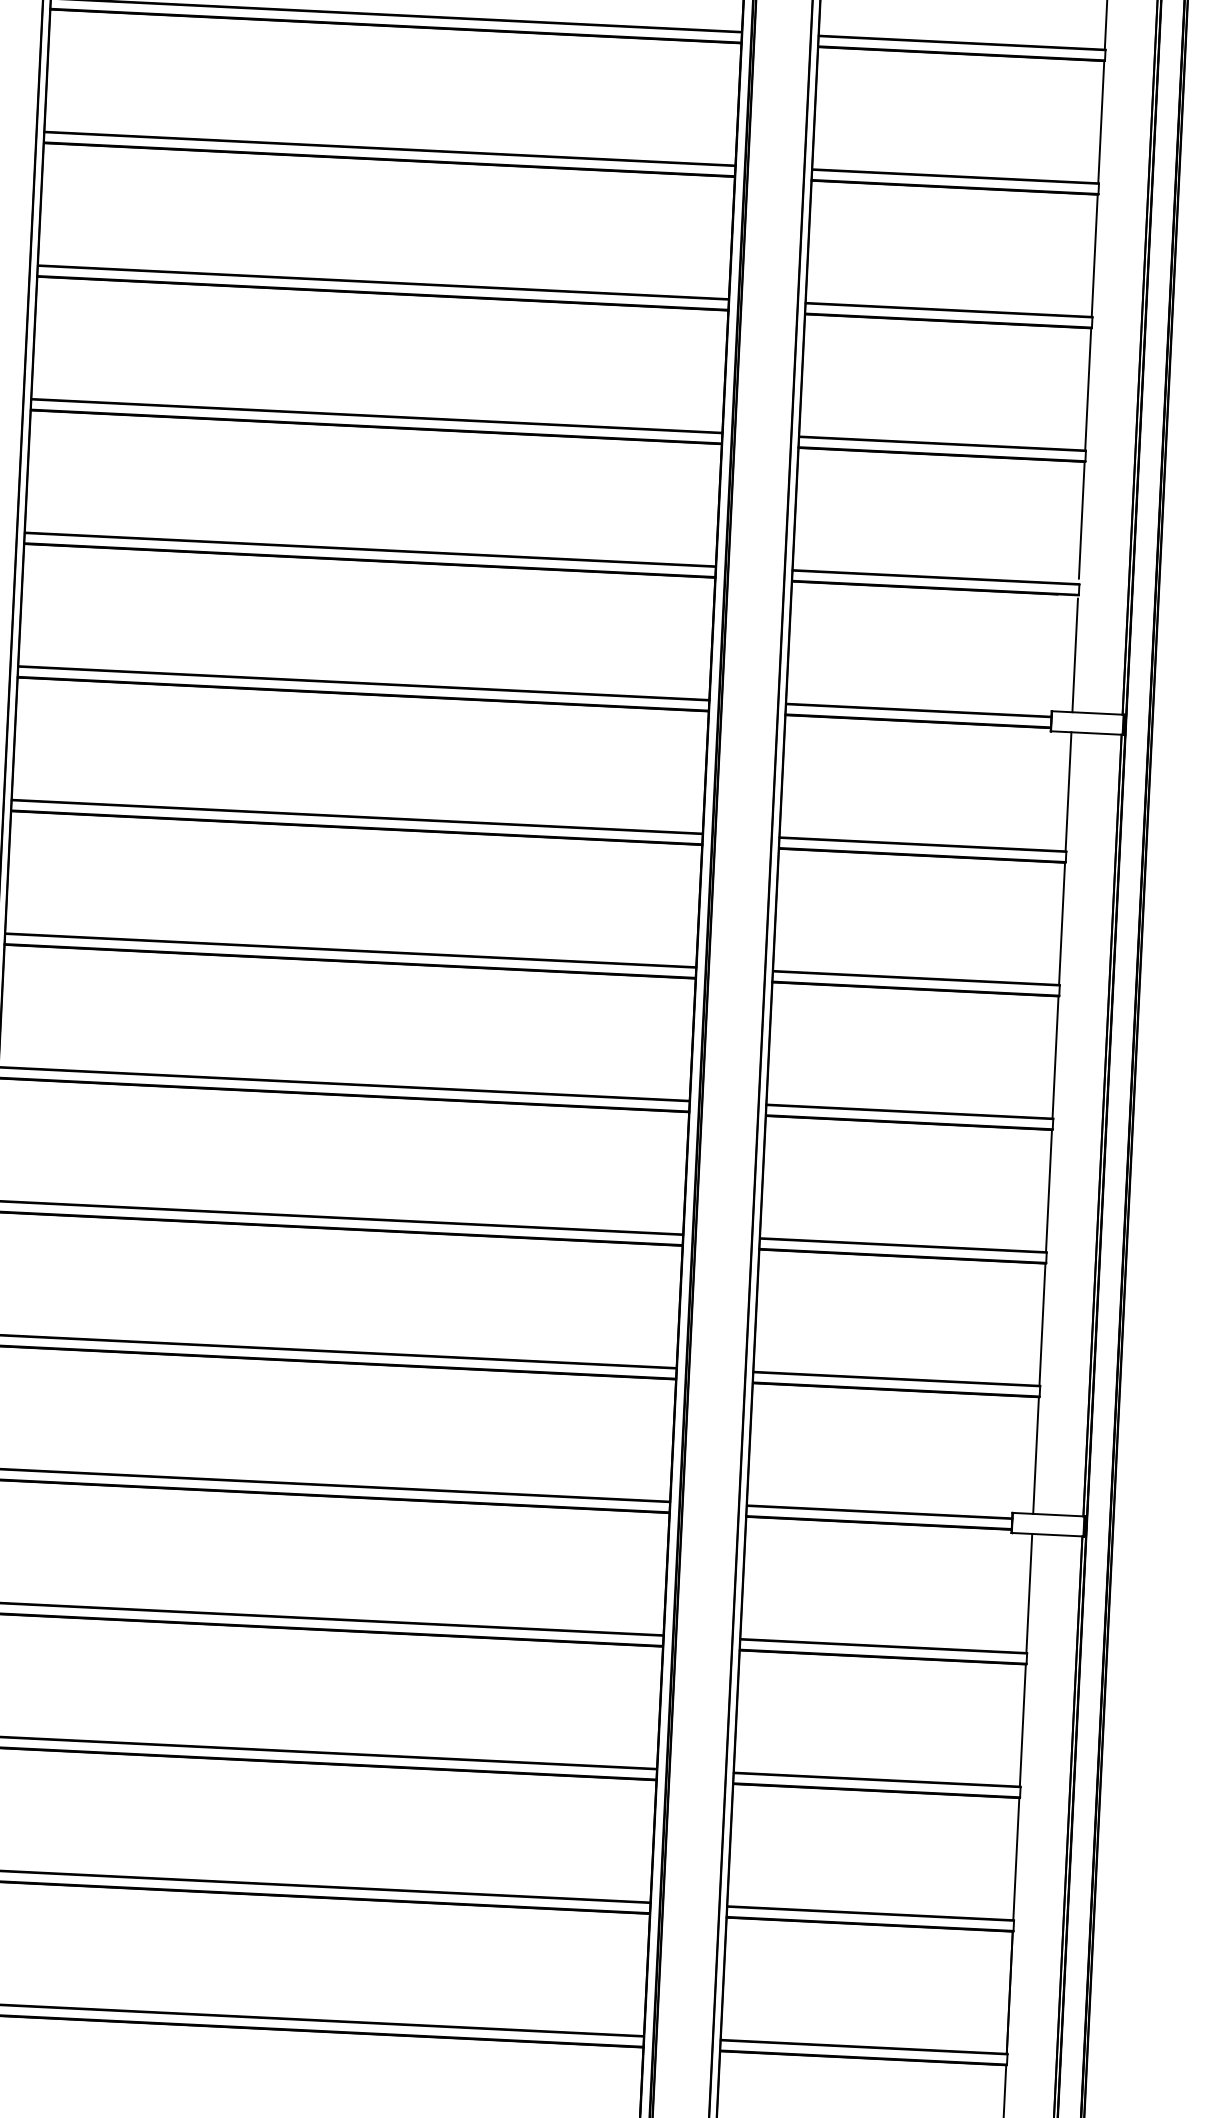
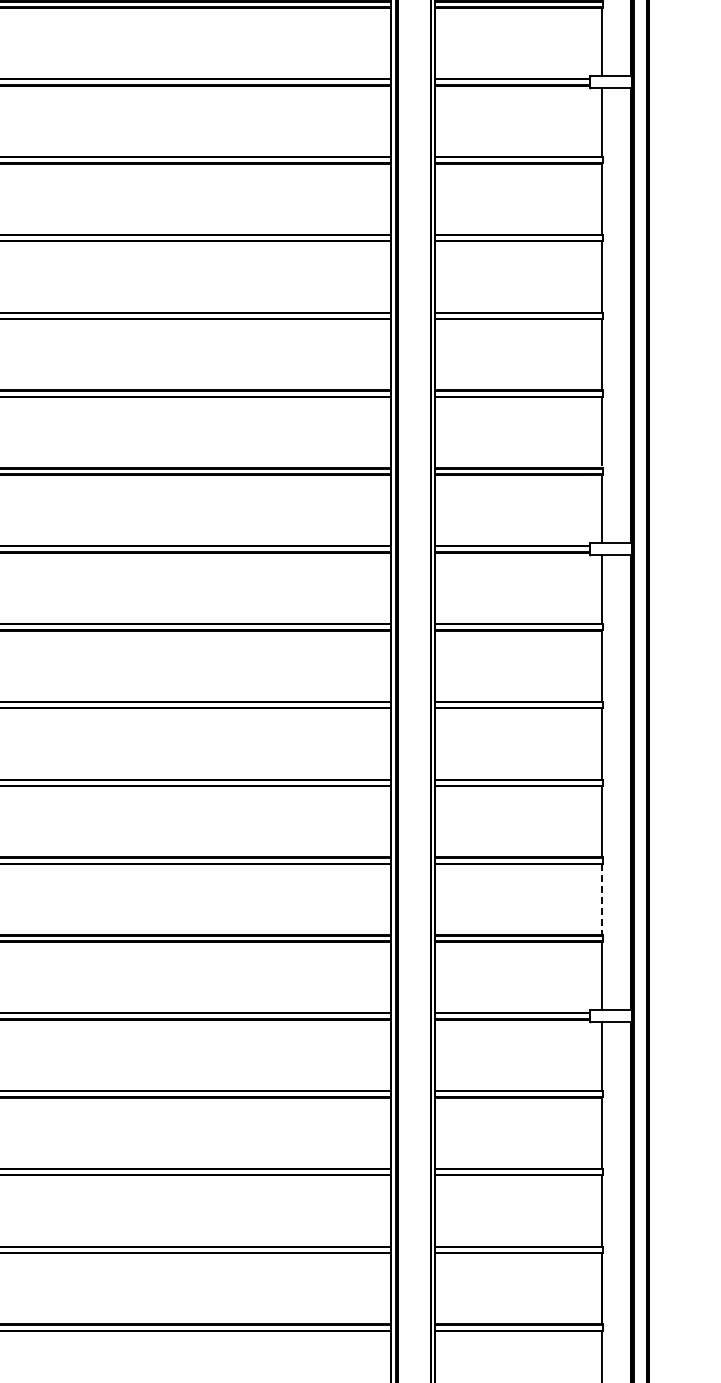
line: (1043, 1324) -> (602, 899), solid -> dashed

